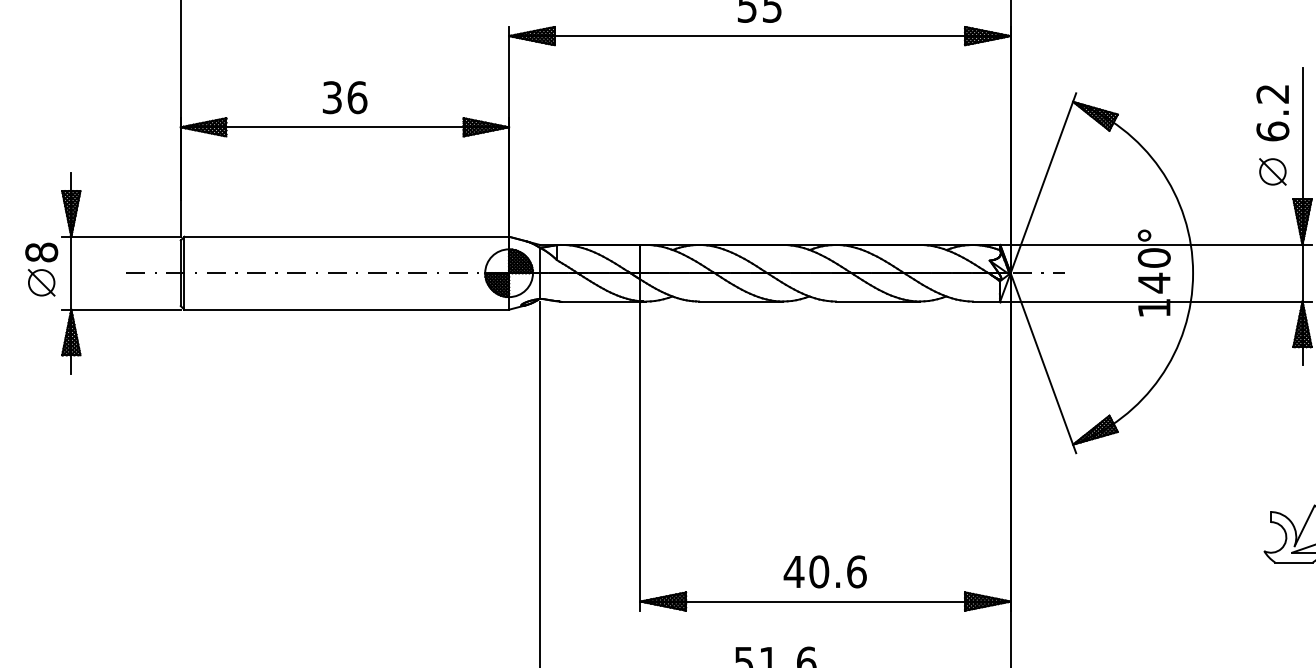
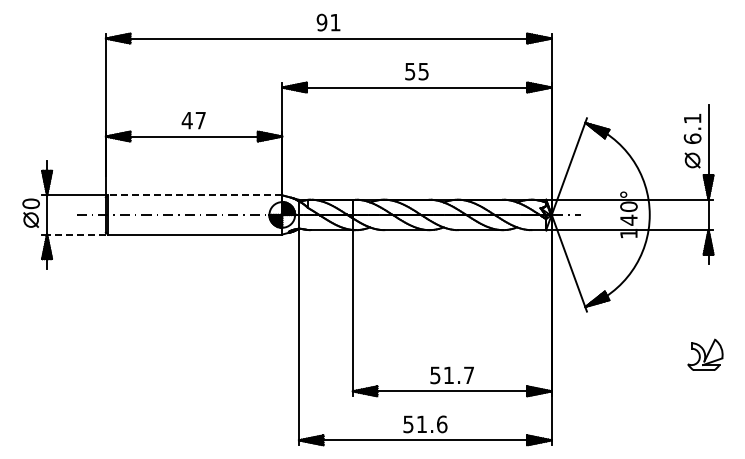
text: (1272, 93) -> (692, 118), 6.2 -> 6.1
text: (343, 97) -> (193, 120), 36 -> 47
line: (345, 237) -> (194, 195), solid -> dashed
text: (40, 251) -> (30, 203), 8 -> 0
line: (126, 309) -> (76, 234), solid -> dashed
text: (824, 572) -> (451, 375), 40.6 -> 51.7

